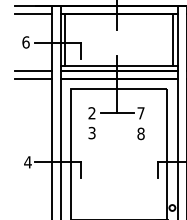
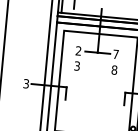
line: (33, 70) -> (36, 14), removed
line: (33, 78) -> (36, 20), removed
text: (27, 162) -> (25, 83), 4 -> 3

